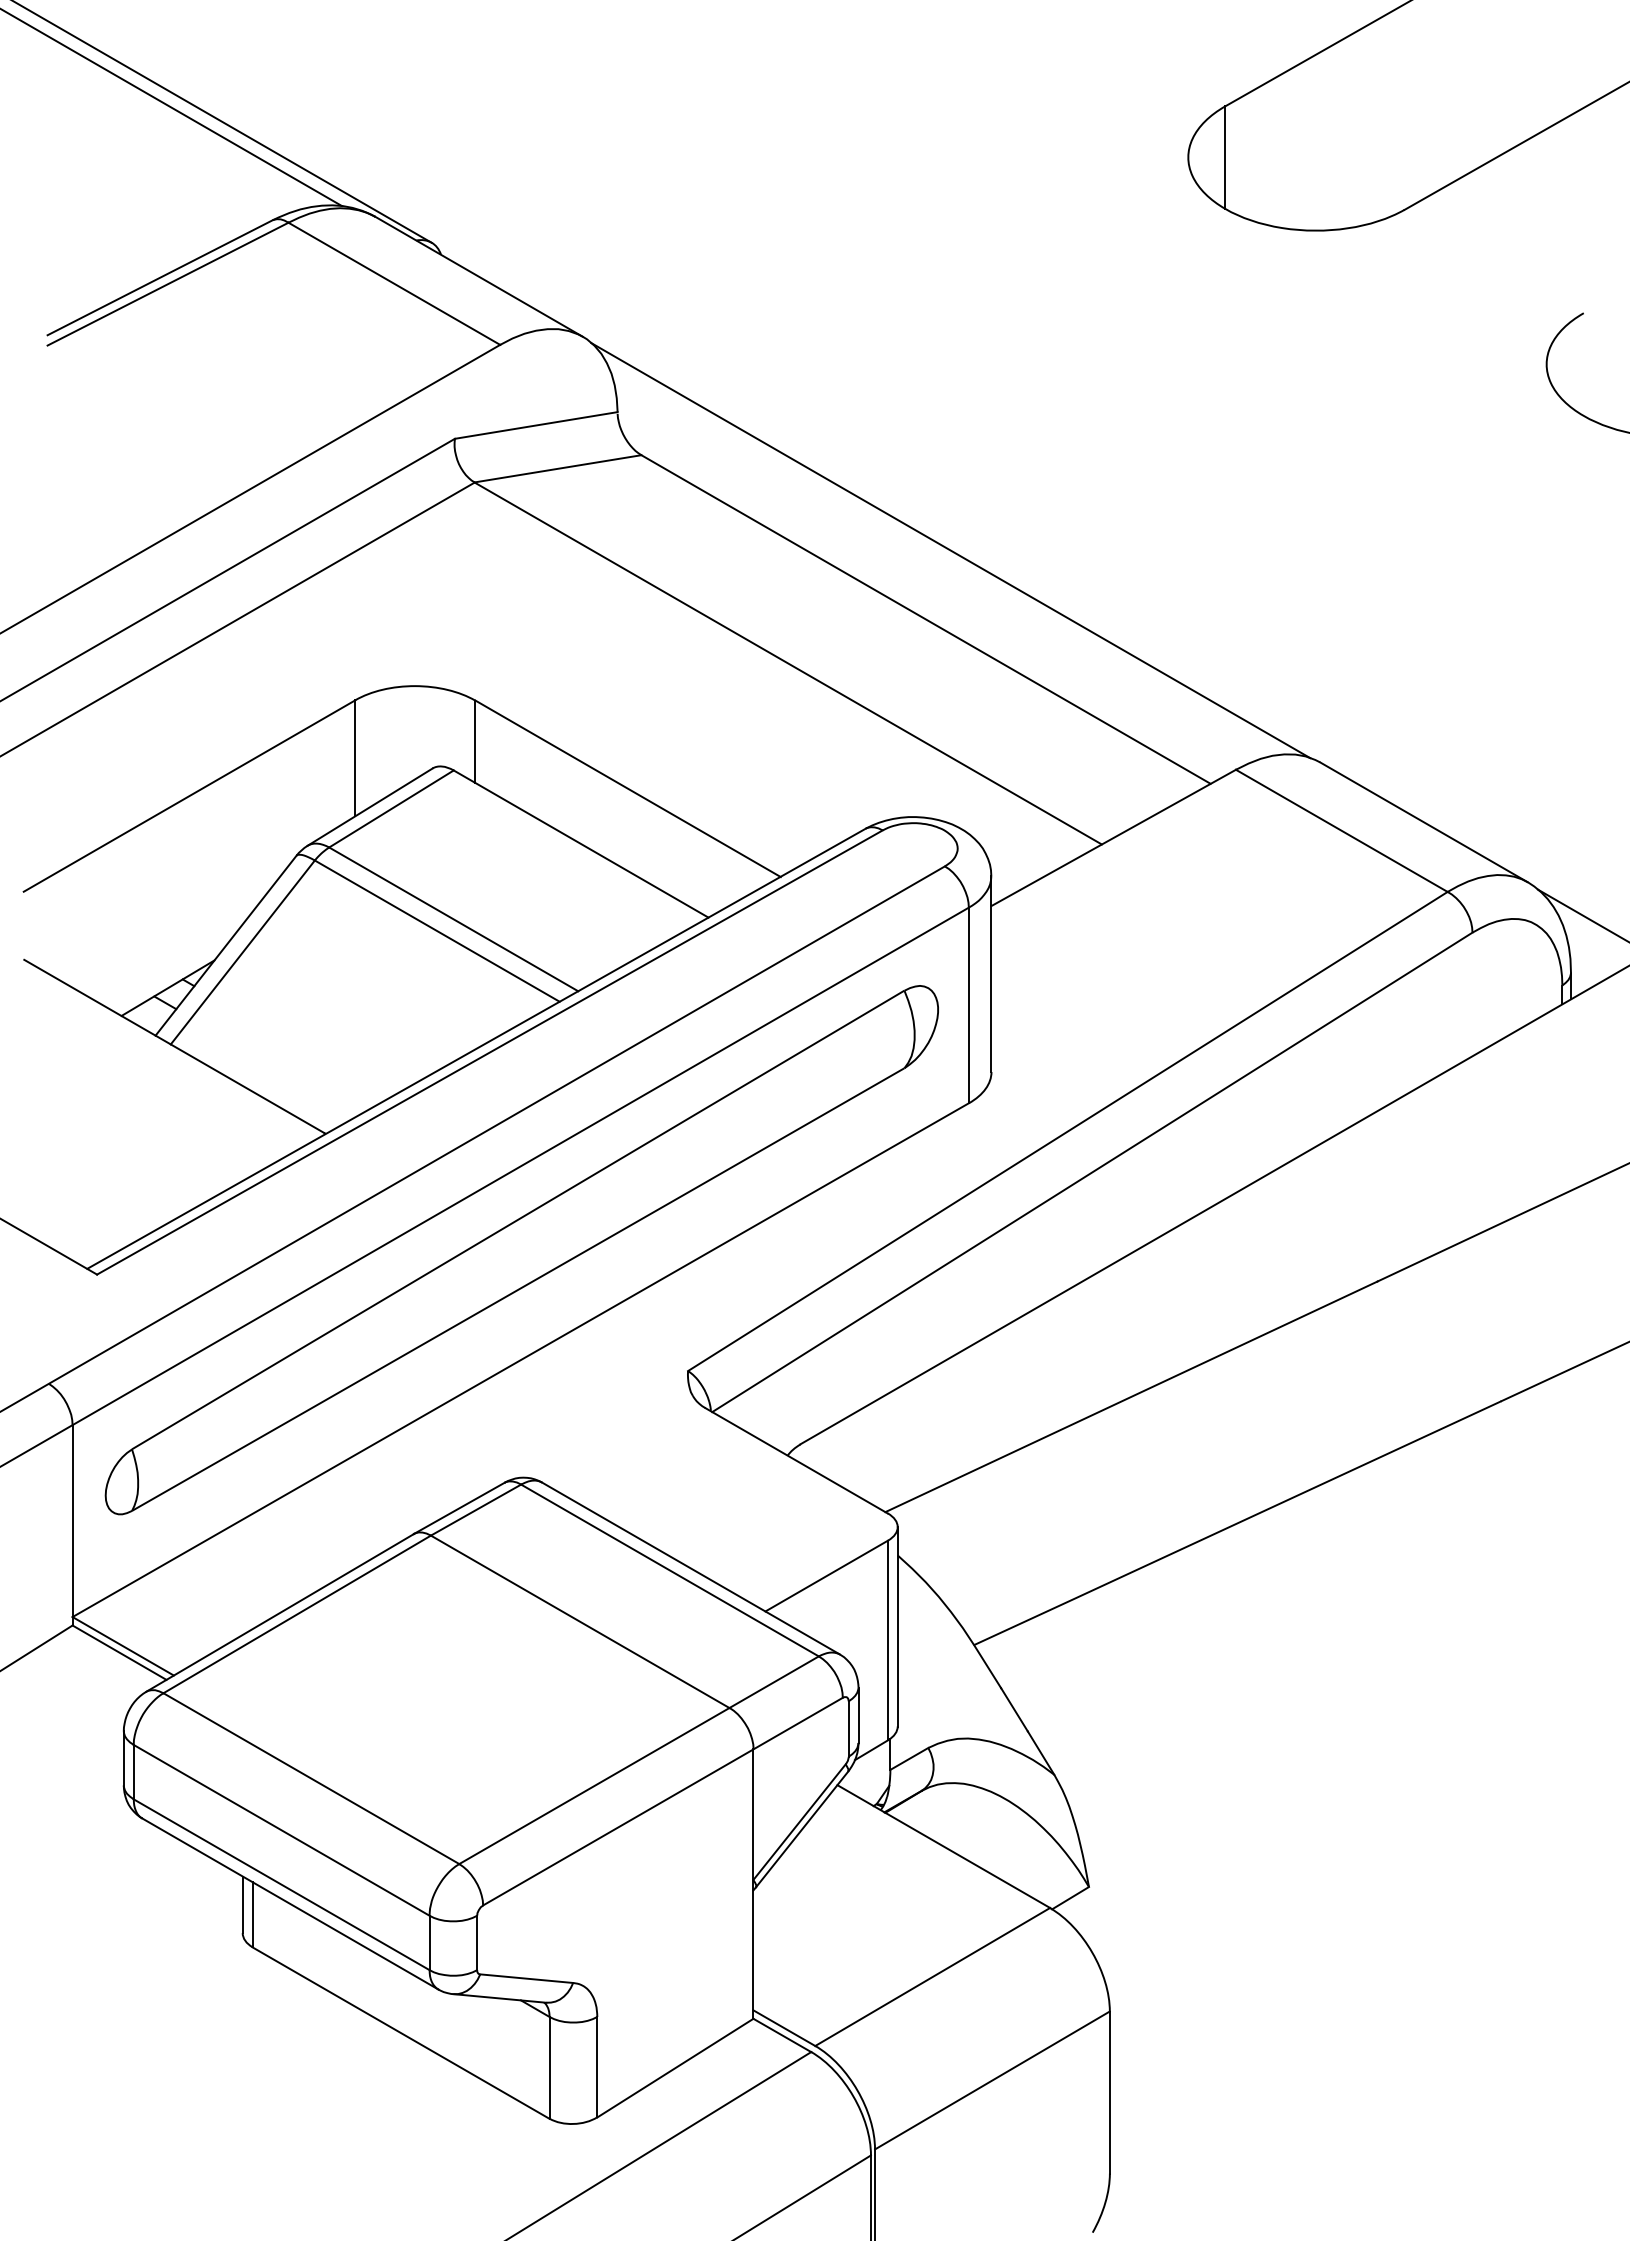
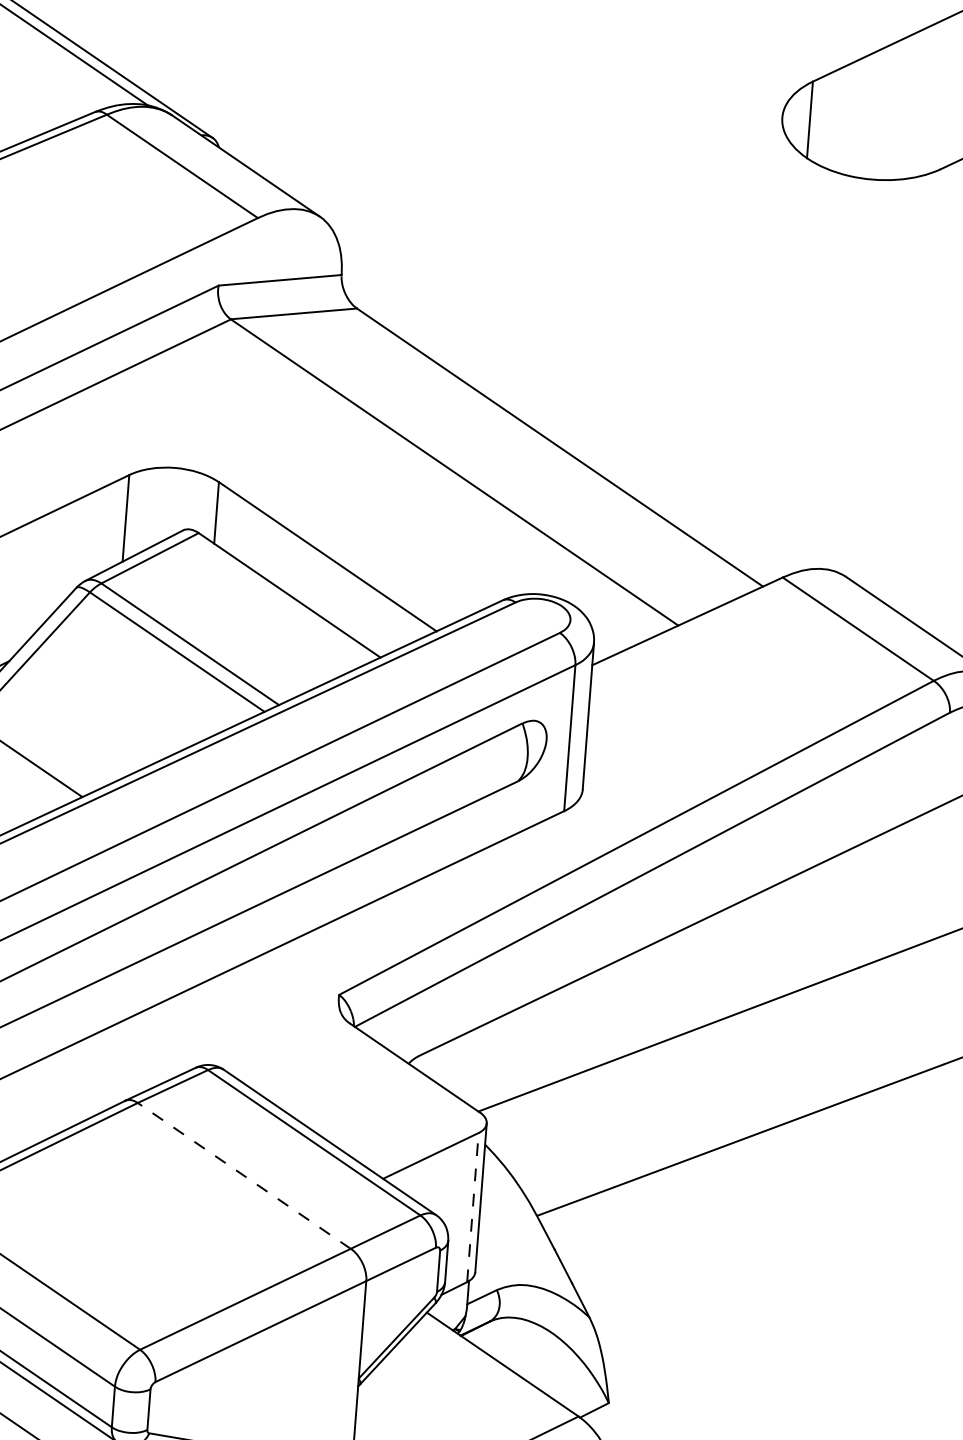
line: (950, 550) -> (582, 397), removed
line: (579, 1621) -> (243, 1175), solid -> dashed
line: (887, 1640) -> (472, 1207), solid -> dashed

